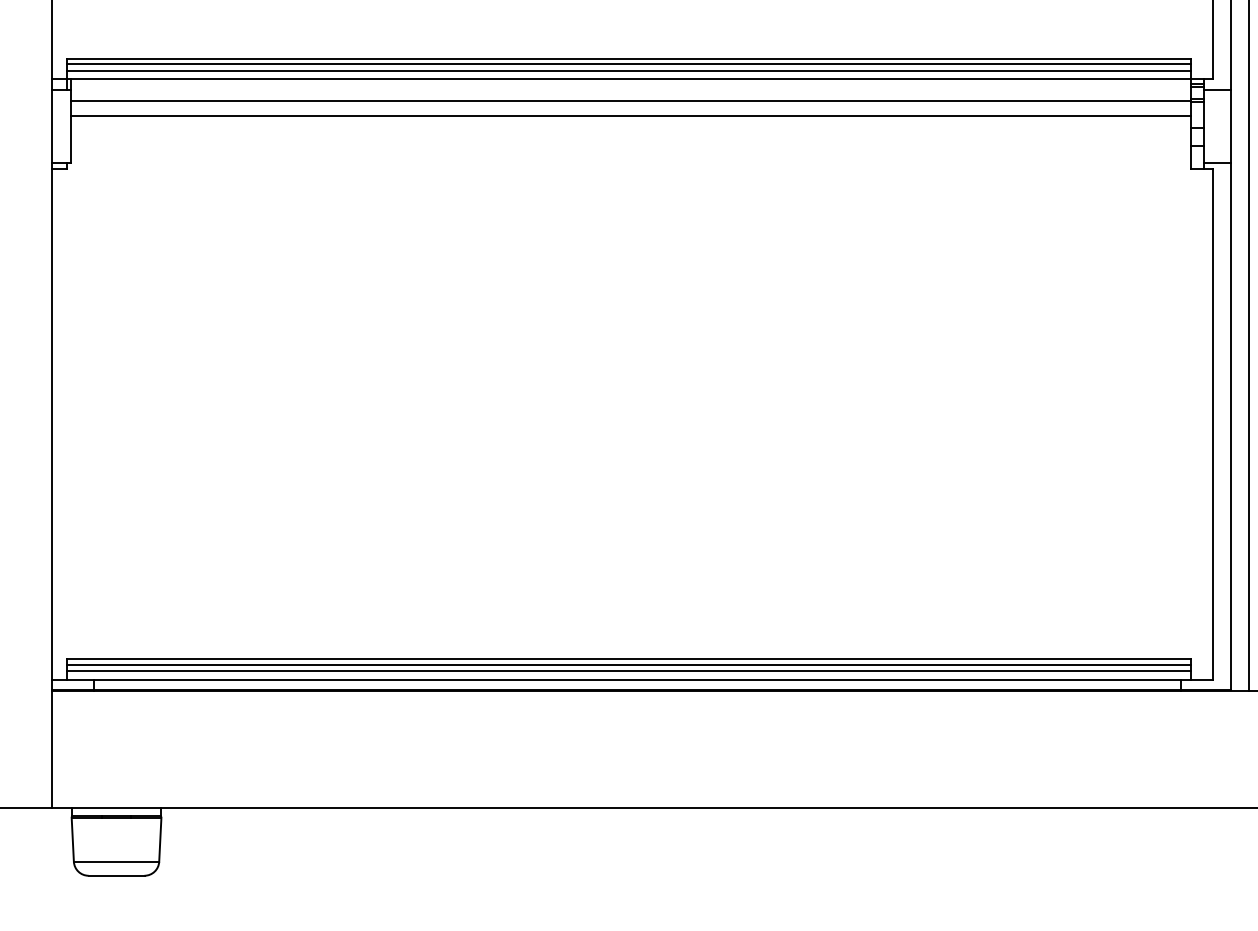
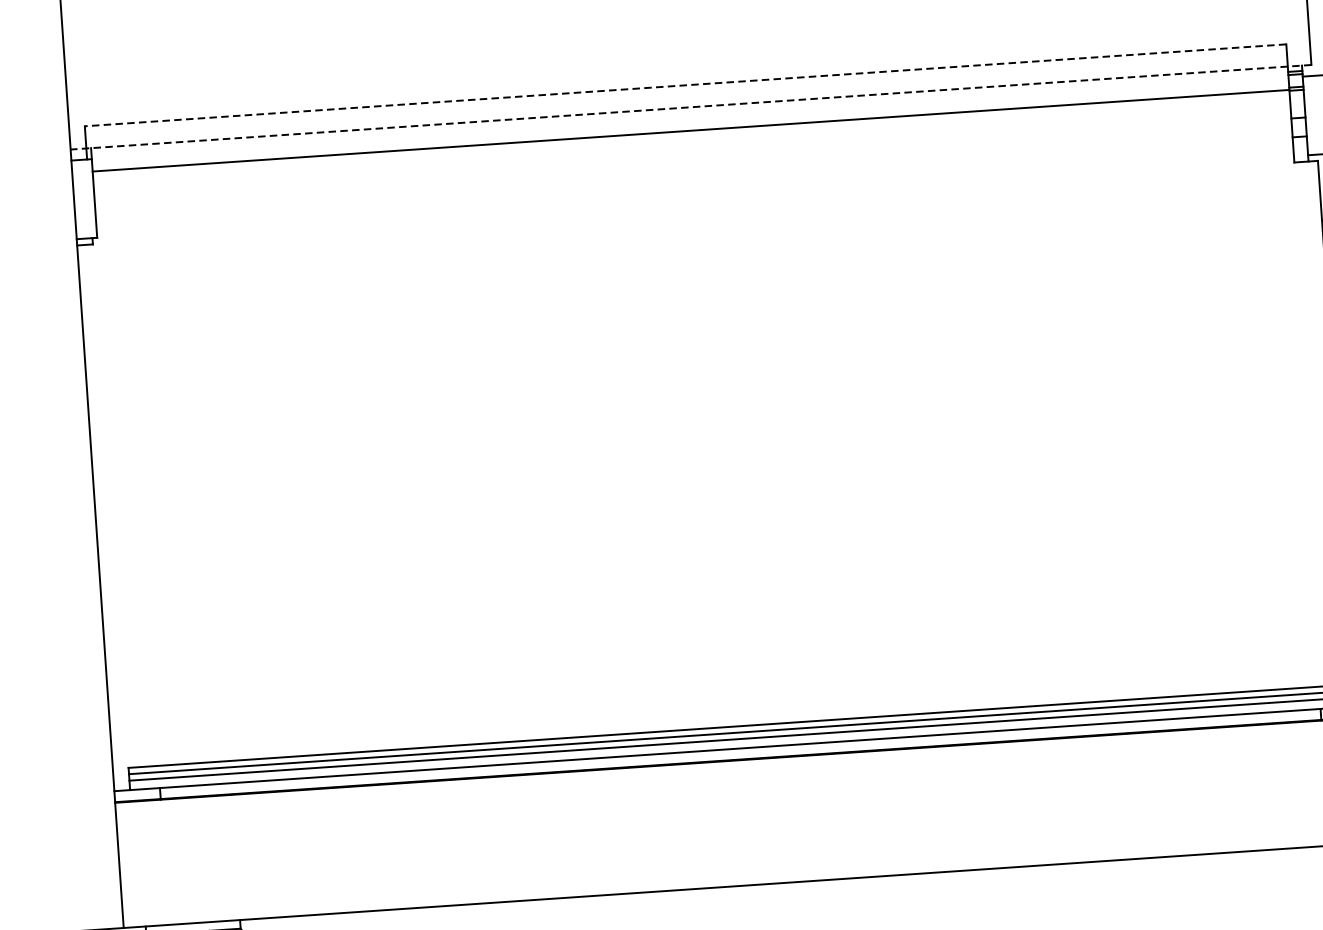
line: (628, 58) -> (685, 85), solid -> dashed
line: (628, 64) -> (685, 91), removed
line: (628, 70) -> (686, 98), removed
line: (632, 79) -> (691, 107), solid -> dashed
line: (630, 116) -> (691, 147), removed

